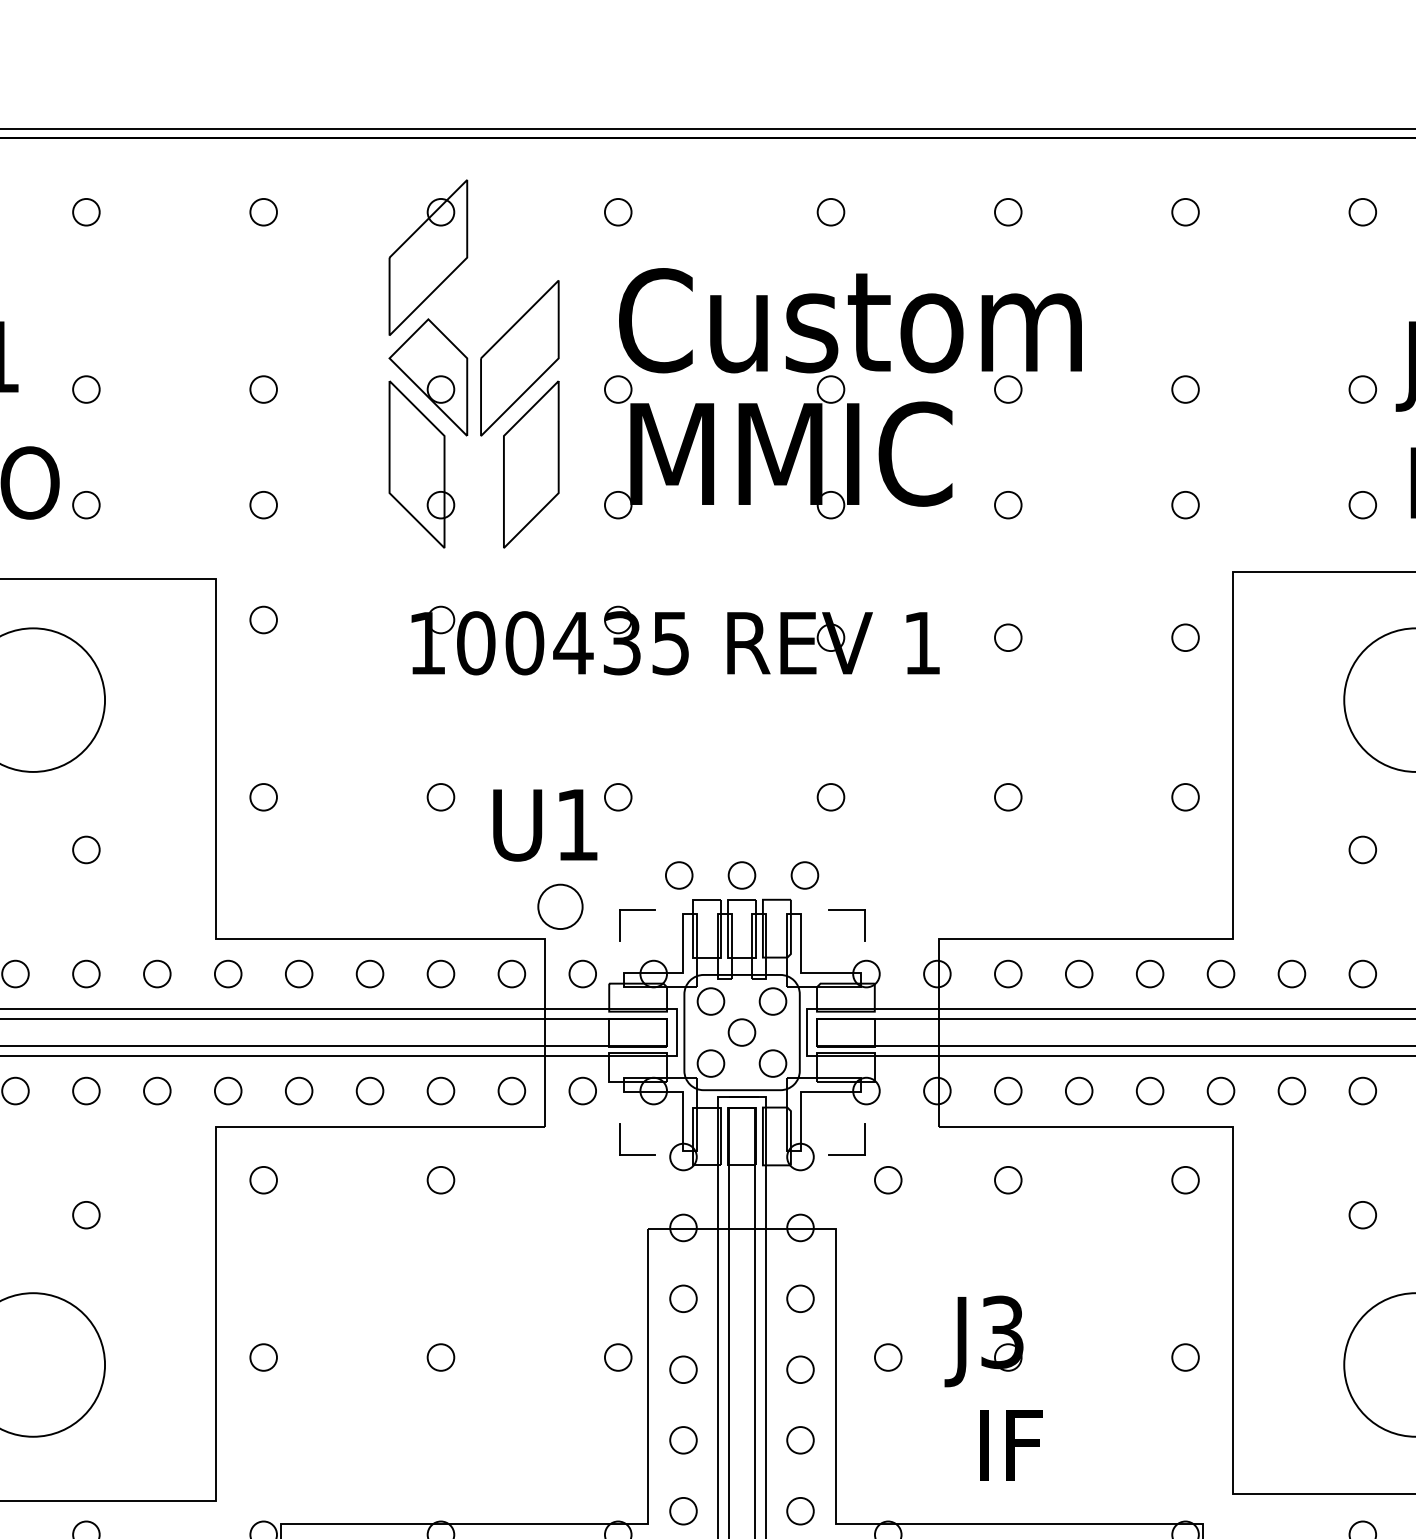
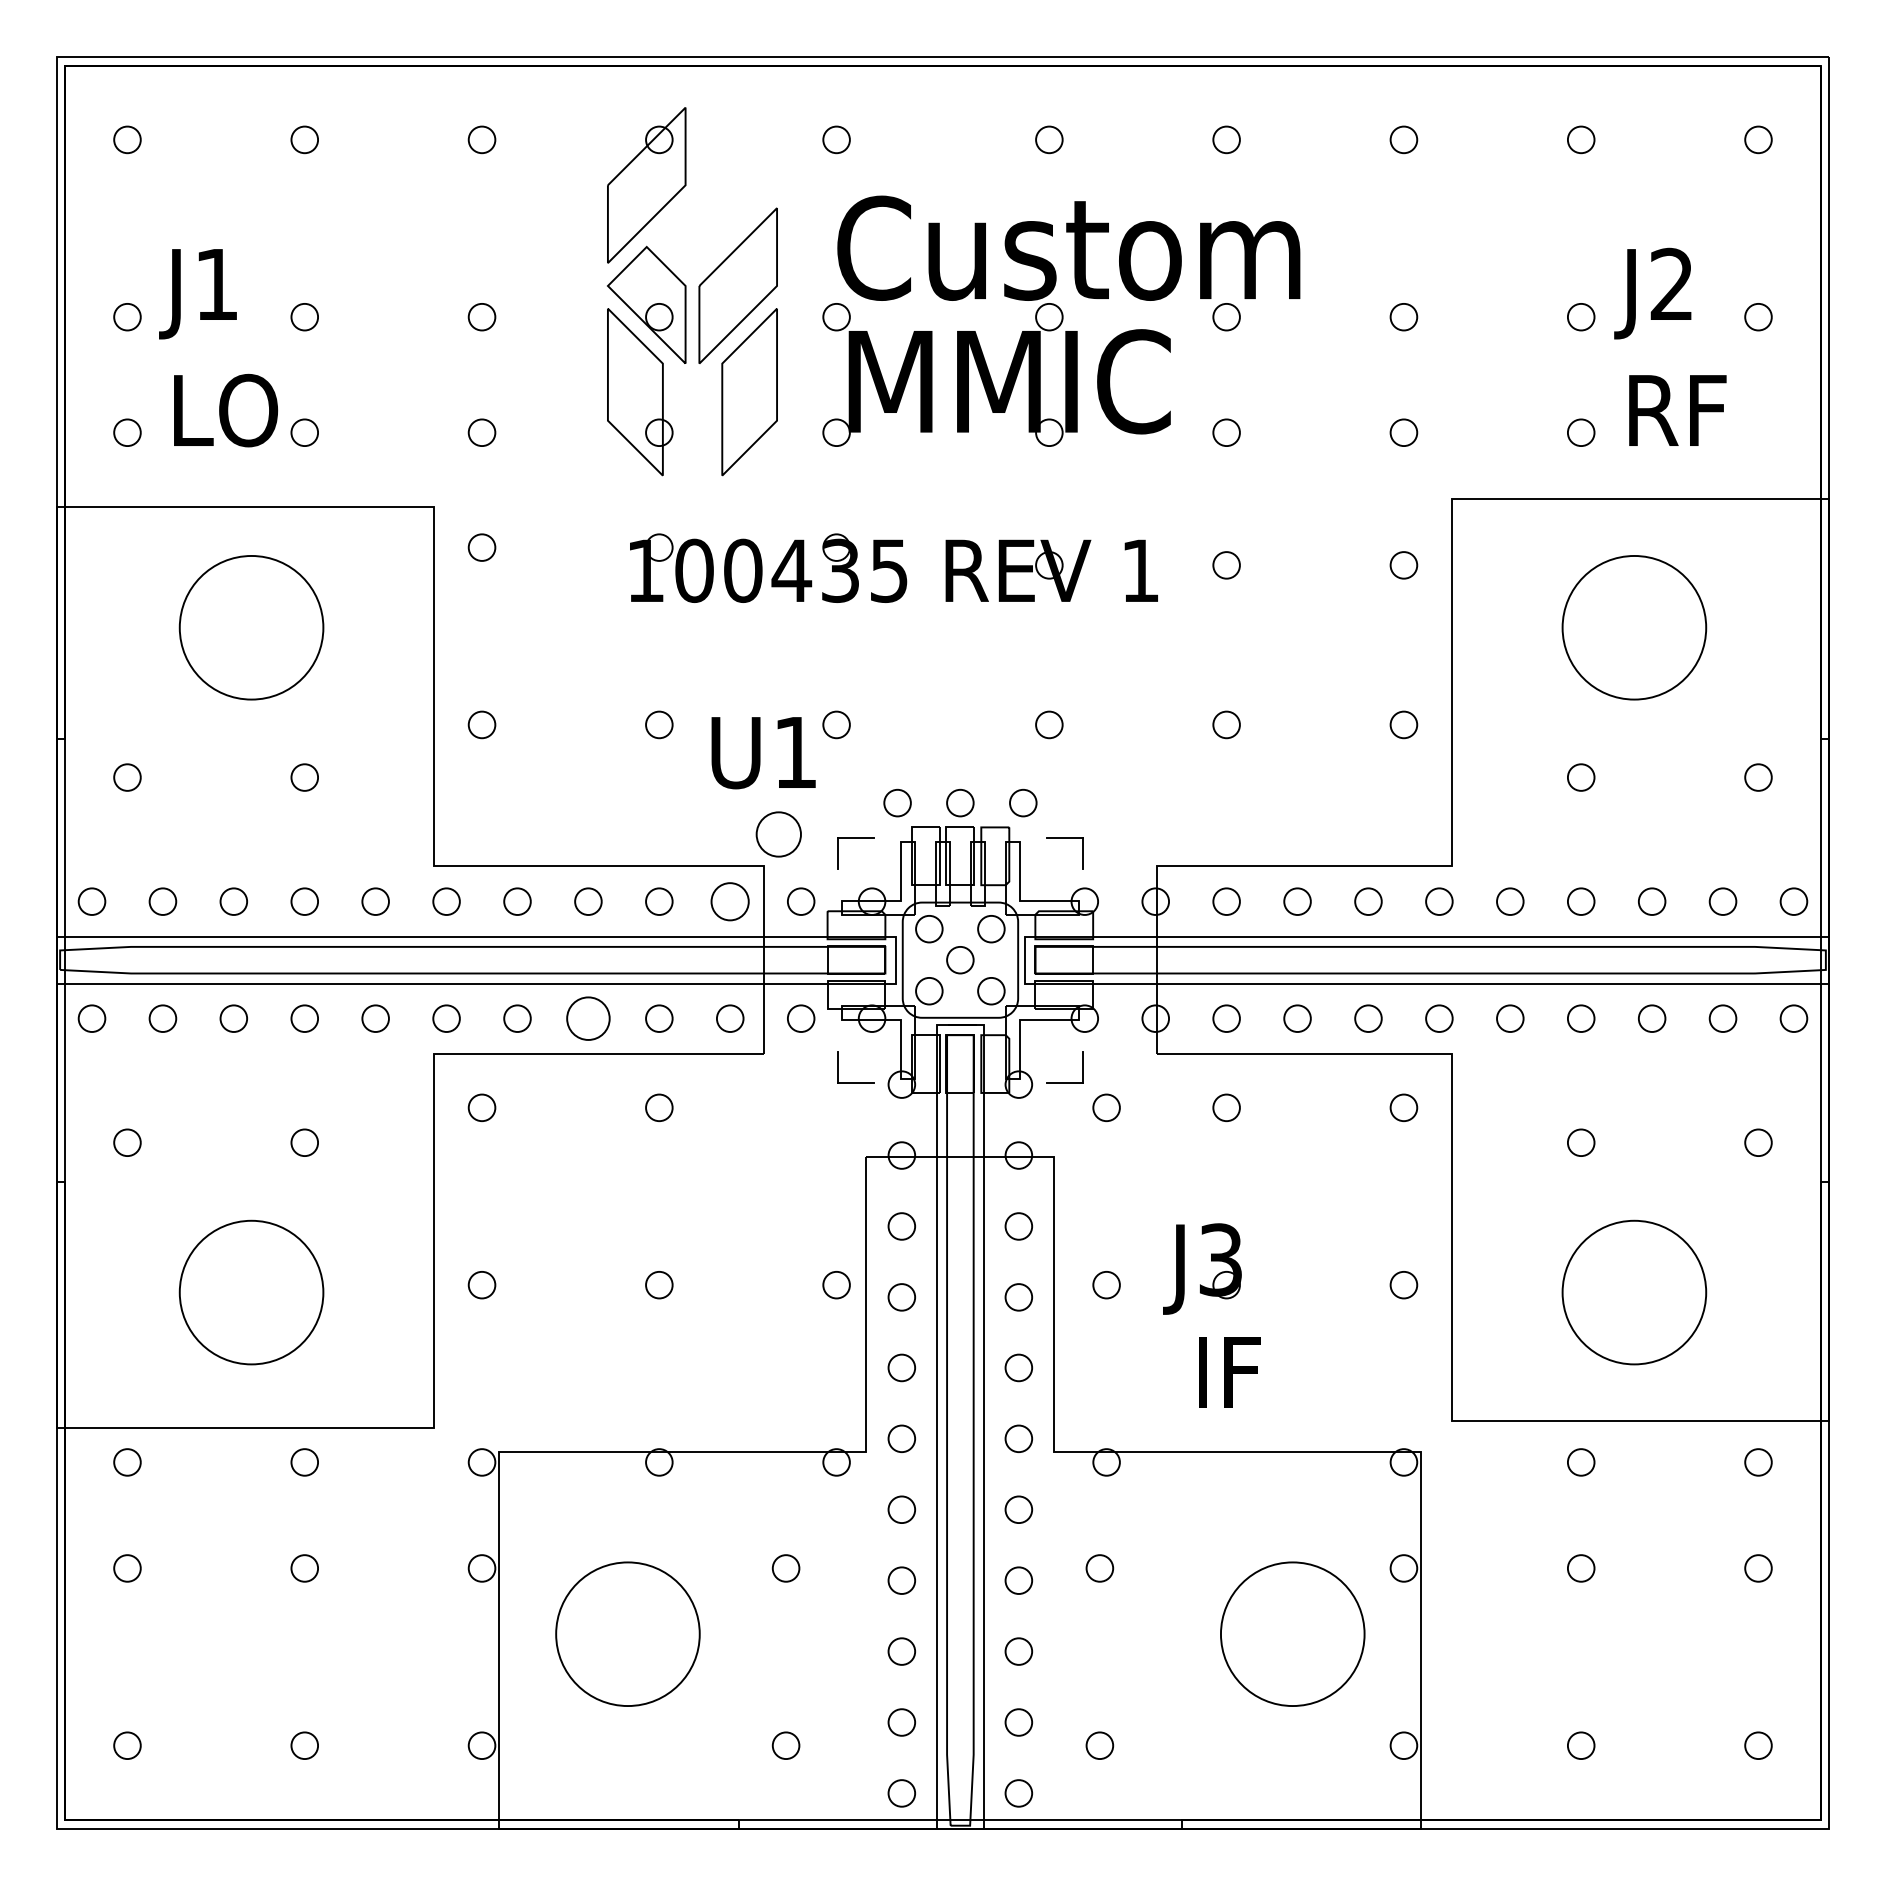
circle: (512, 973) -> (730, 901), size x1.4
circle: (370, 1090) -> (588, 1018), size x1.6

